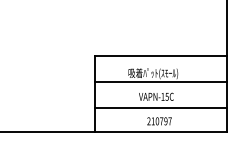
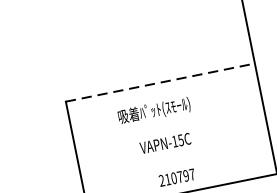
line: (161, 55) -> (160, 82), solid -> dashed
line: (160, 81) -> (166, 120), removed
line: (160, 108) -> (174, 158), removed

